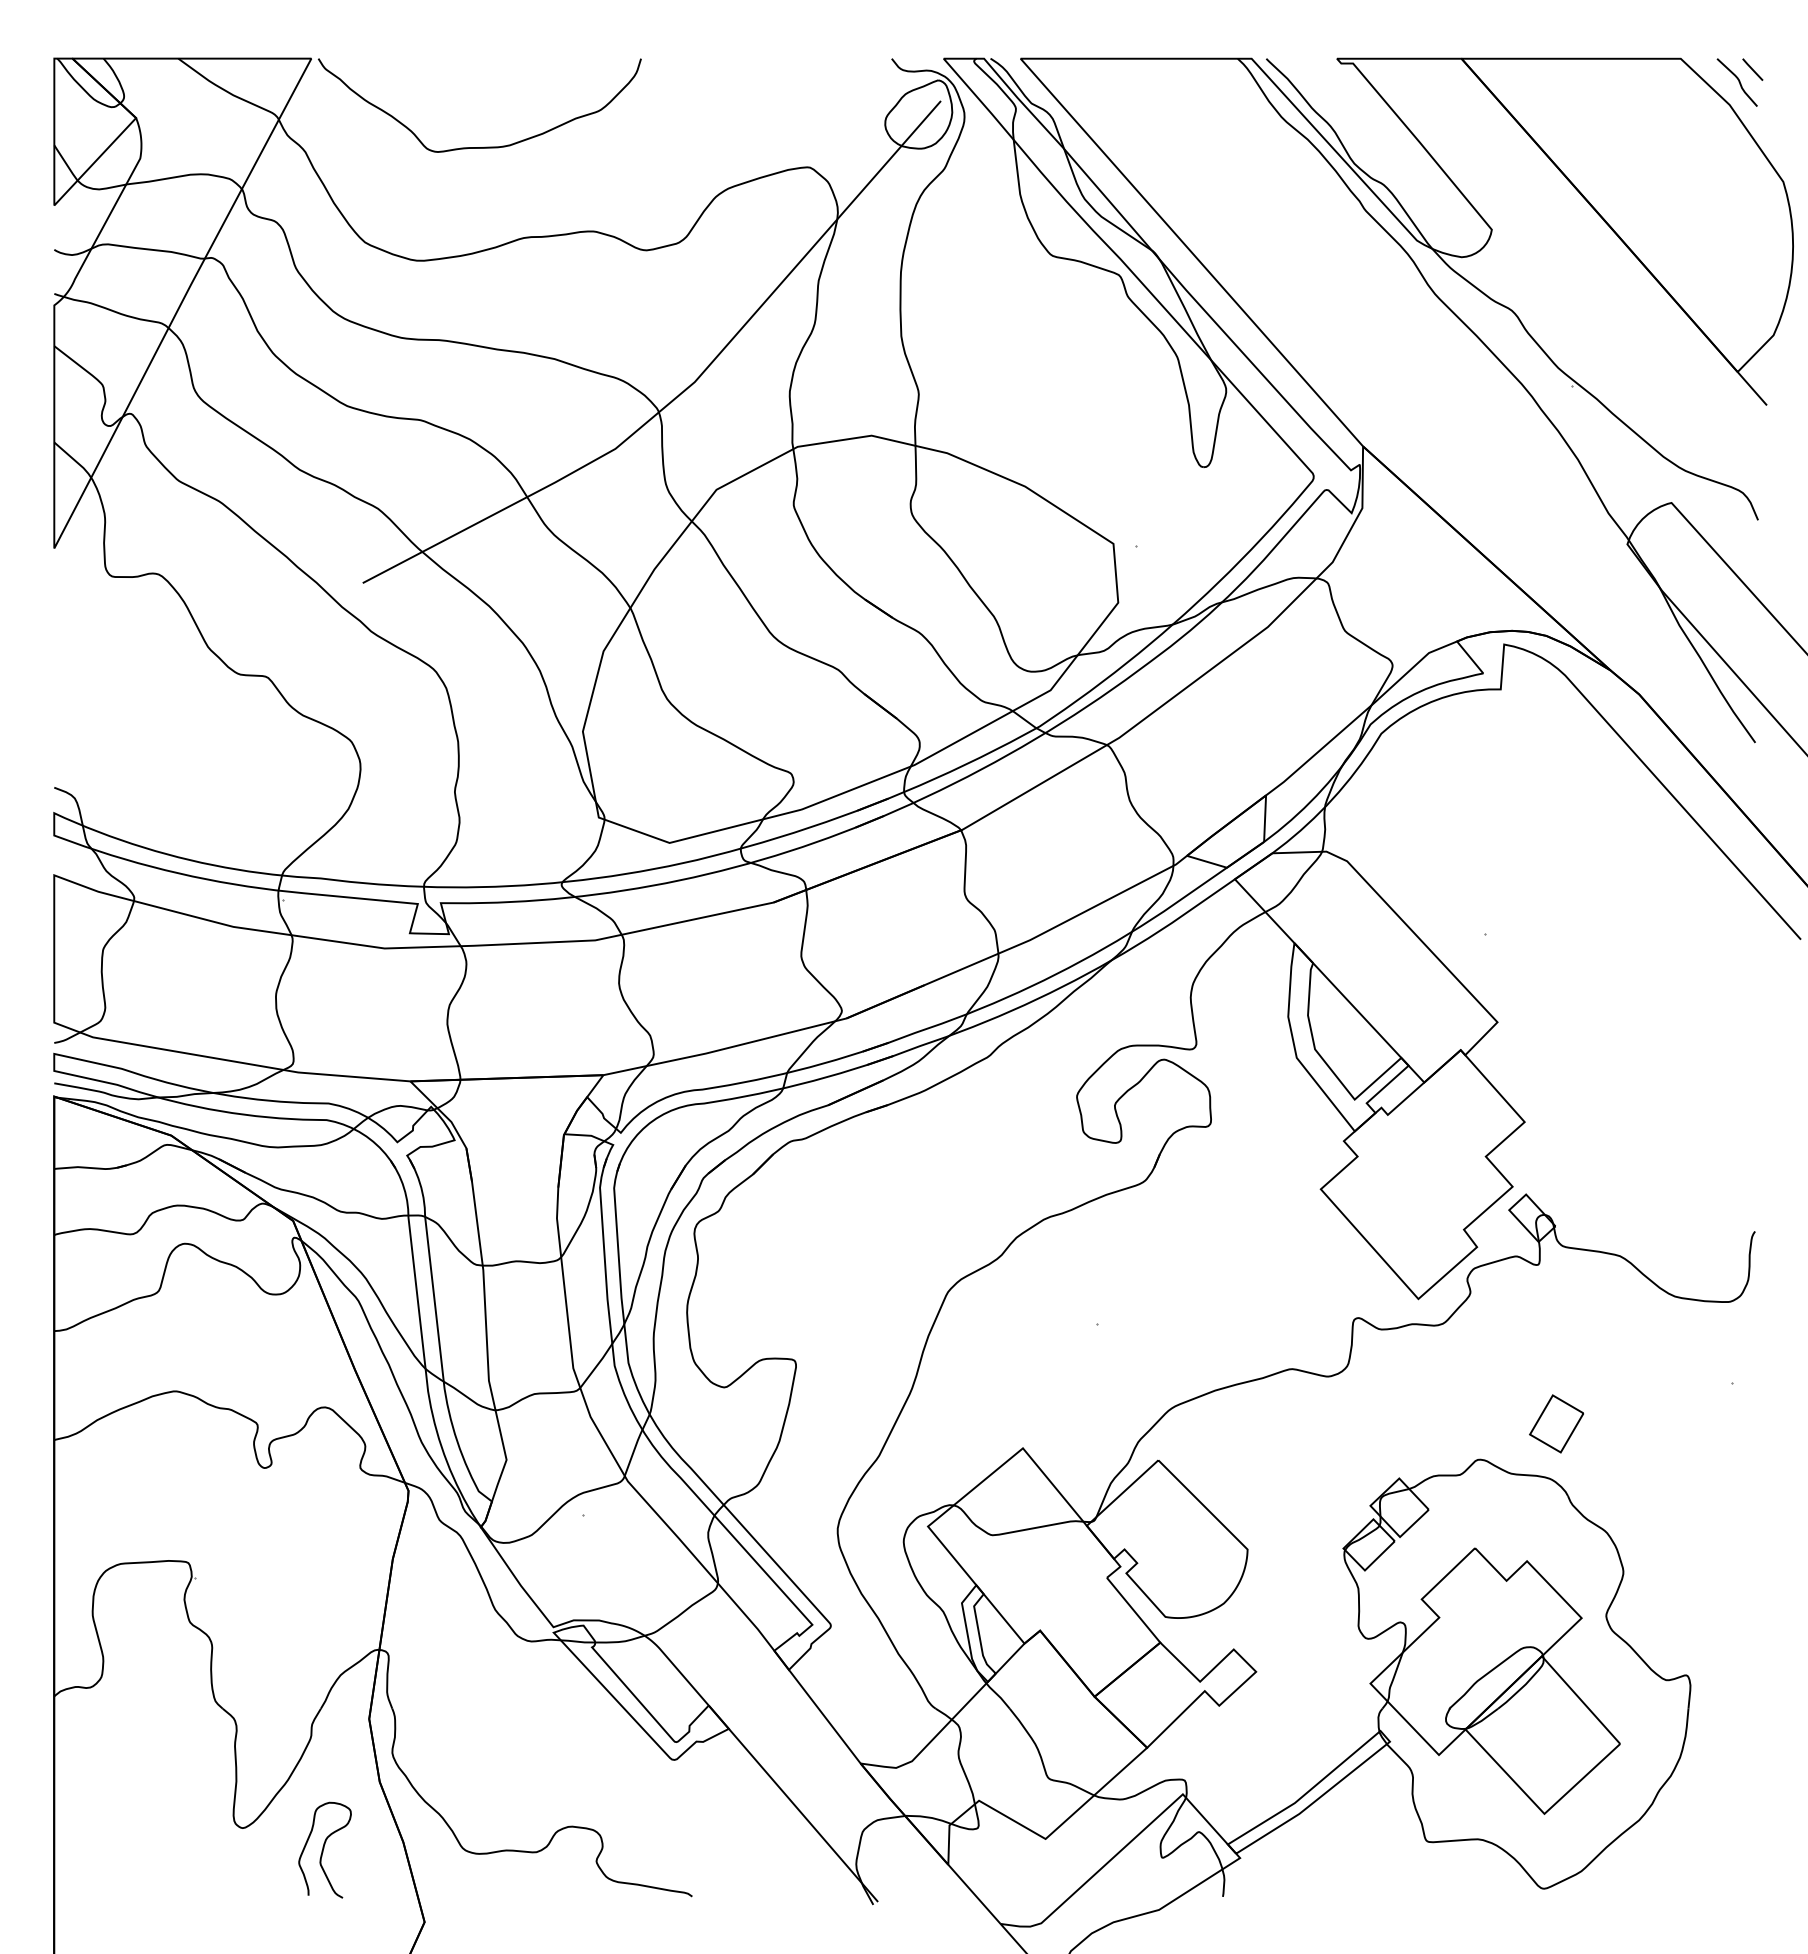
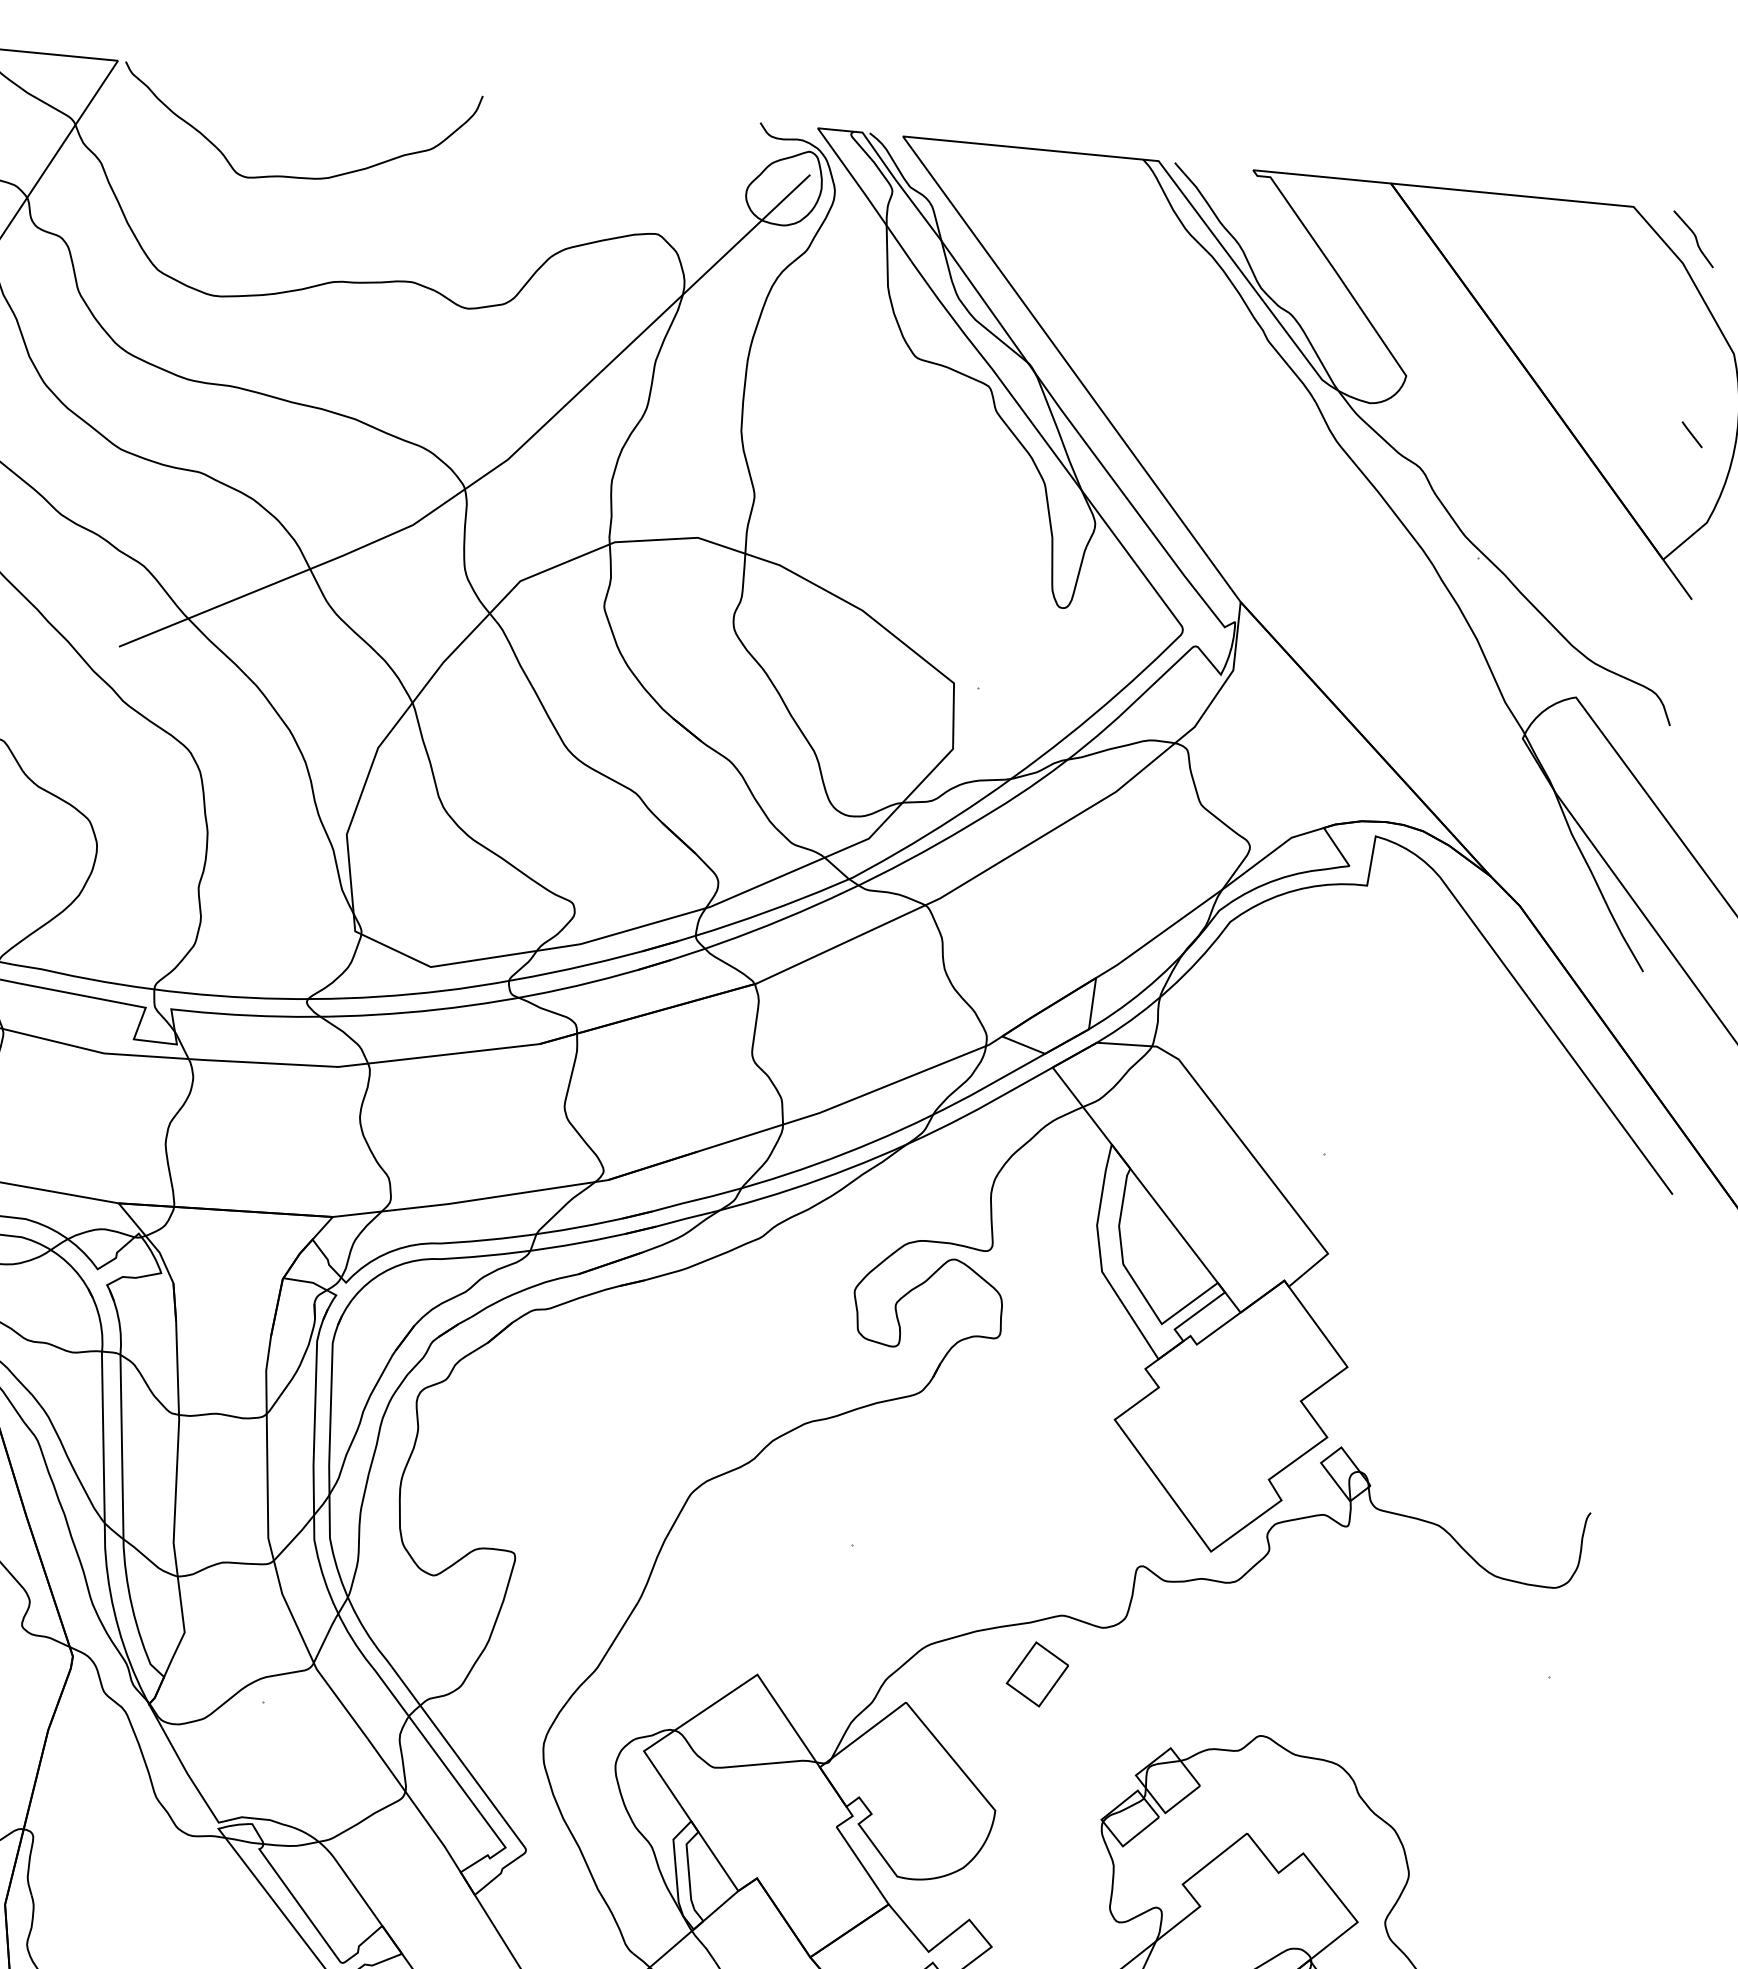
line: (1752, 69) -> (1691, 434), moved
part: (1556, 1423) -> (1037, 1673), moved

